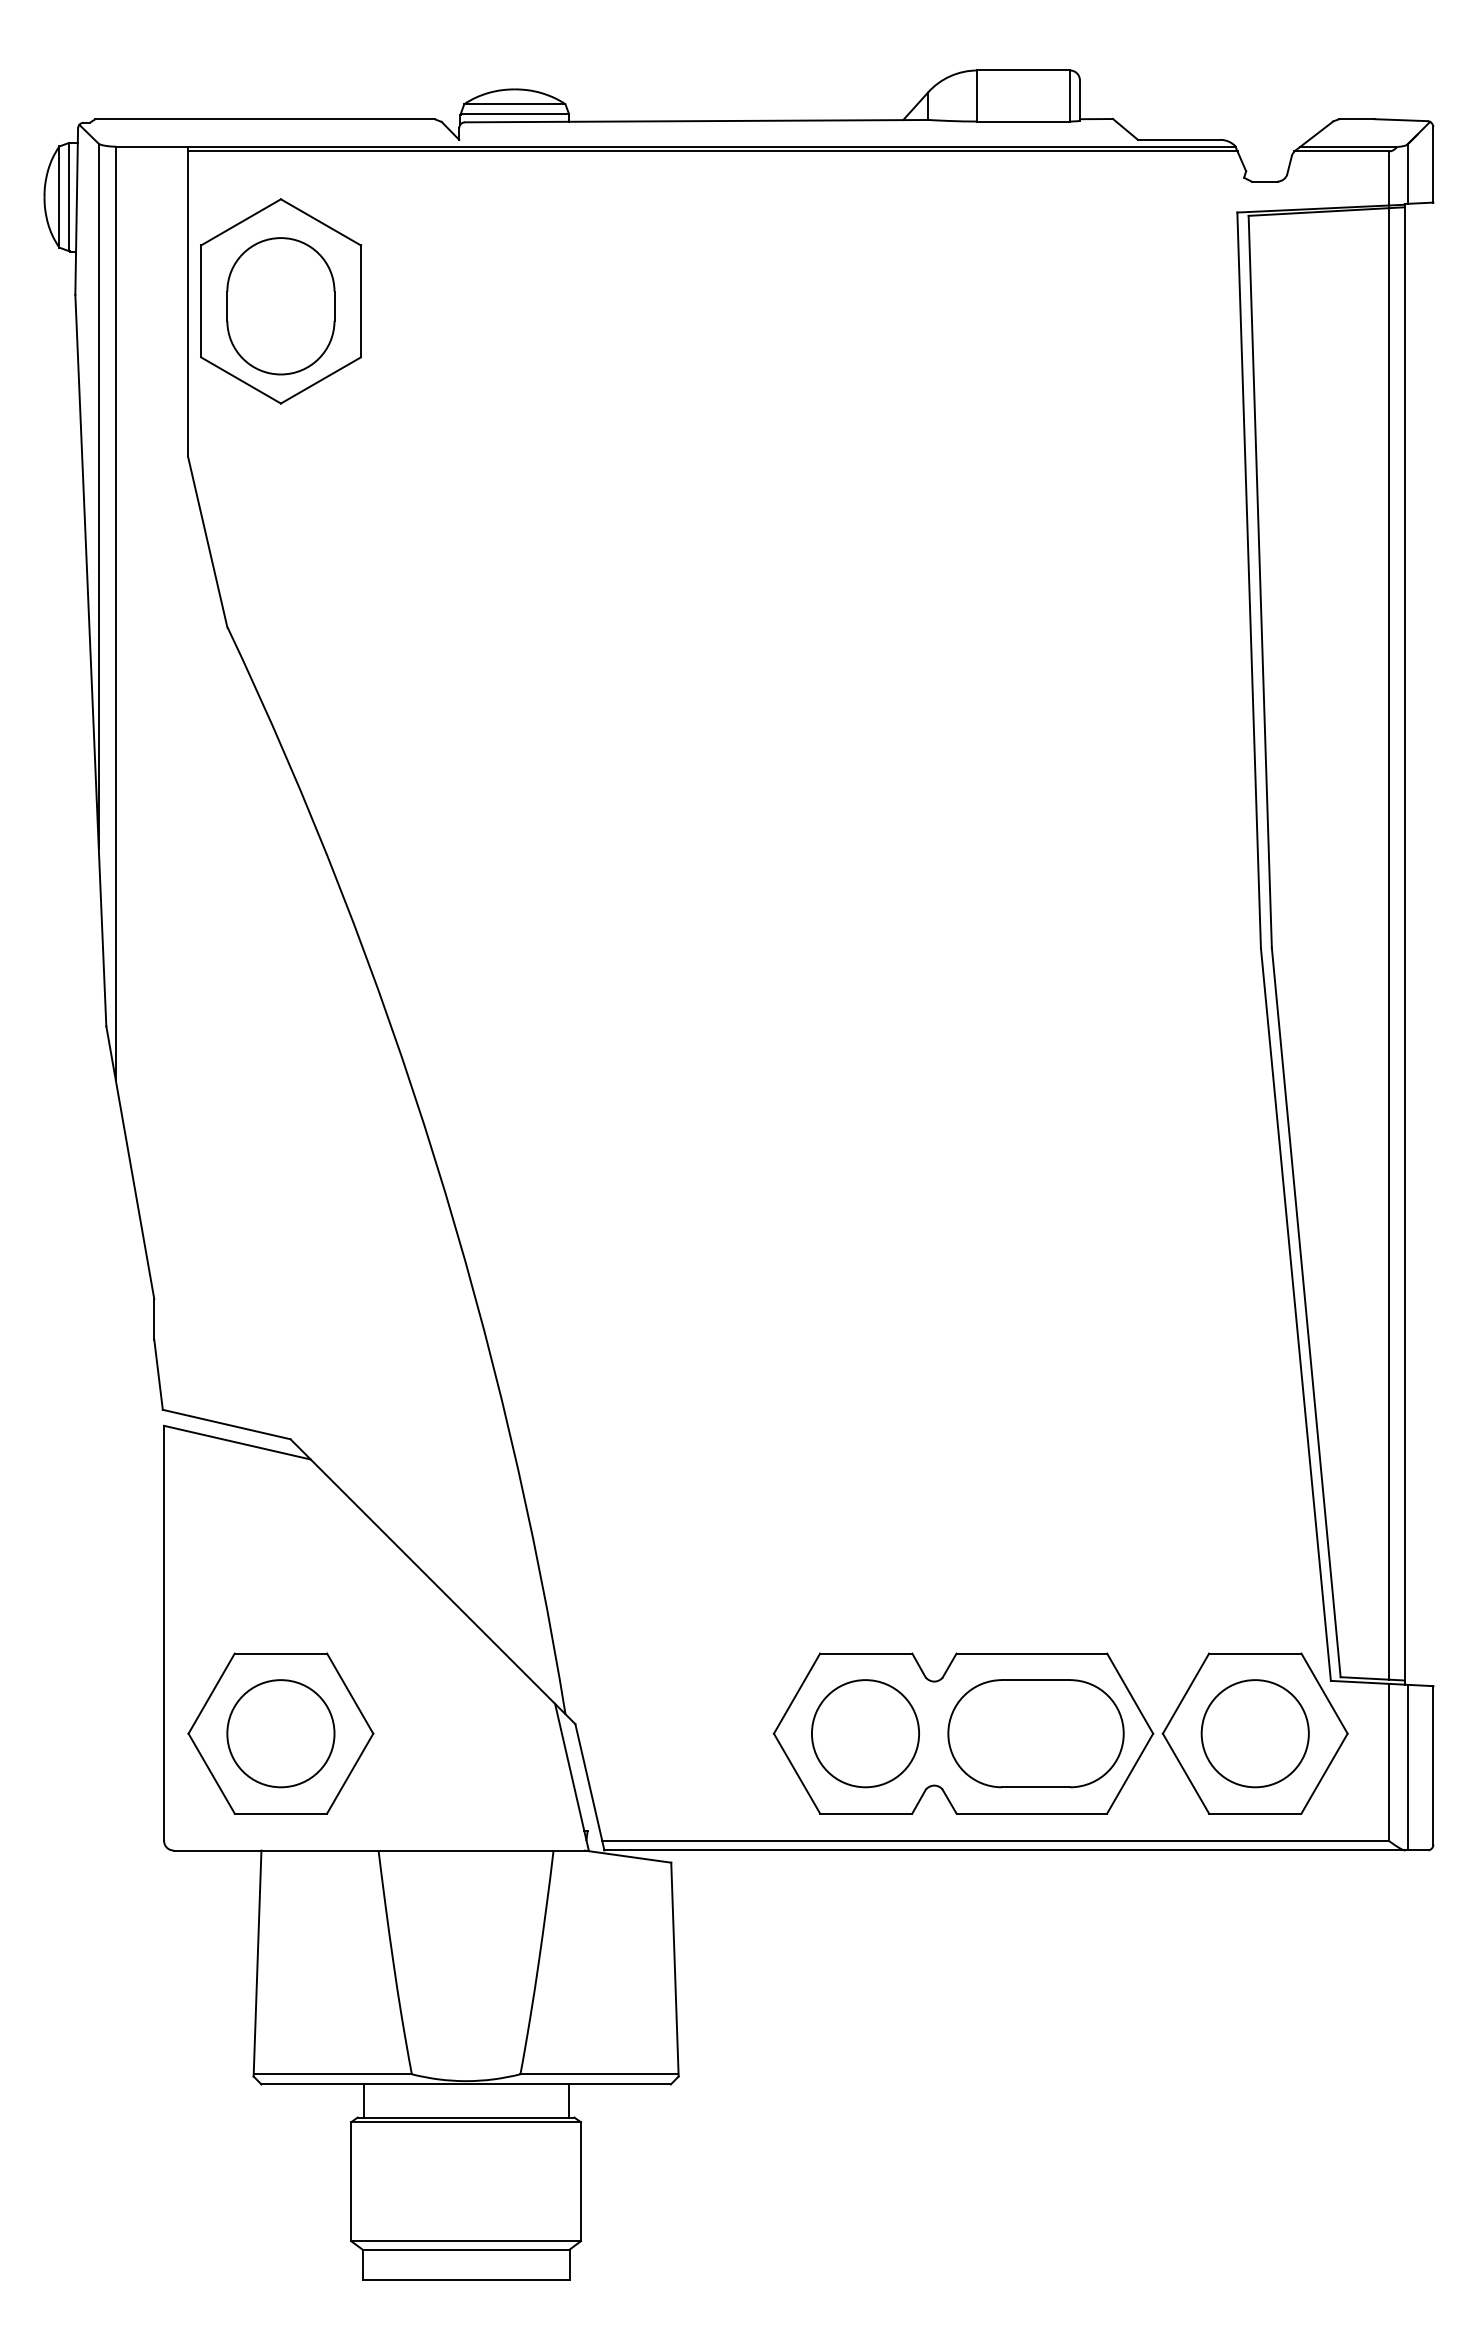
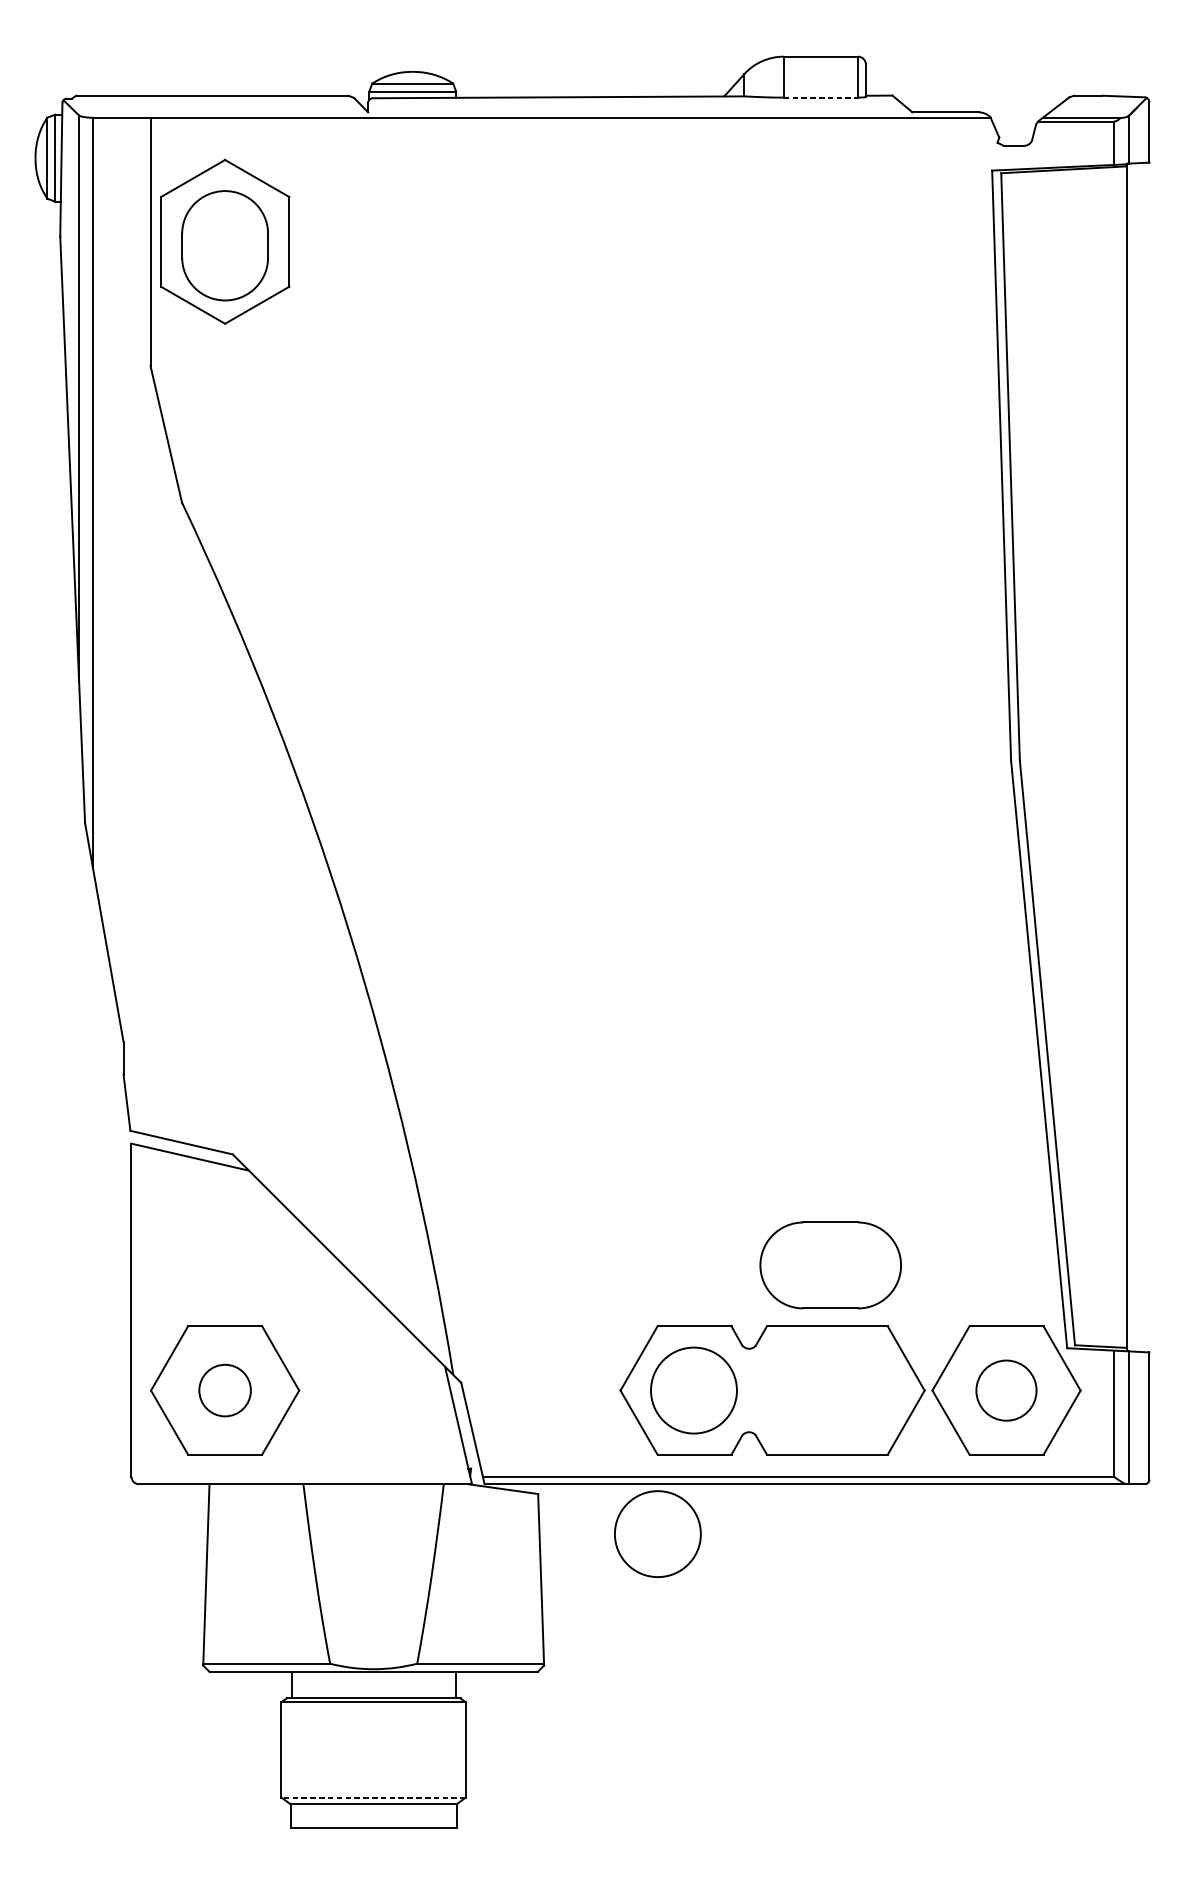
line: (1024, 121) -> (821, 97), solid -> dashed
line: (712, 151) -> (571, 121), removed
line: (1388, 943) -> (1113, 756), removed
circle: (280, 1733) -> (224, 1390), size x0.6
part: (1035, 1733) -> (830, 1265), moved
circle: (1254, 1733) -> (1005, 1390), size x0.7
circle: (820, 1912) -> (657, 1533), added
line: (466, 2241) -> (373, 1797), solid -> dashed

